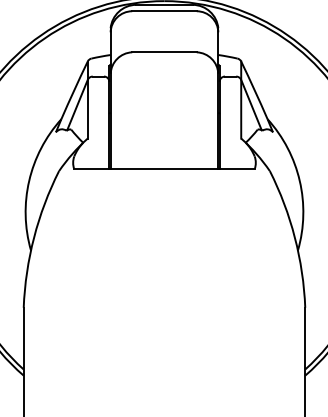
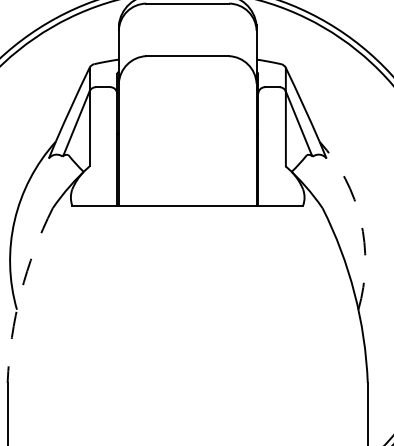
arc: (299, 180) -> (360, 220), solid -> dashed
arc: (34, 237) -> (21, 293), solid -> dashed

